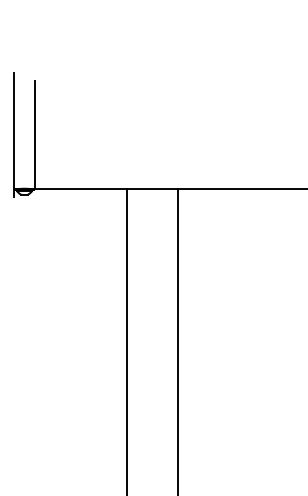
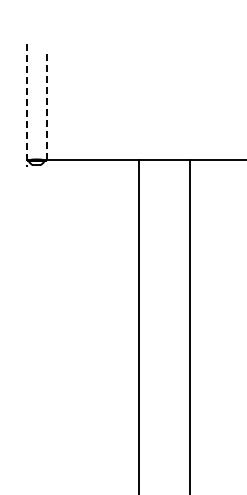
line: (14, 134) -> (26, 105), solid -> dashed
line: (35, 134) -> (47, 105), solid -> dashed

